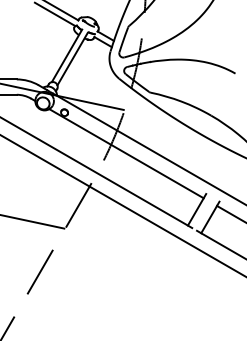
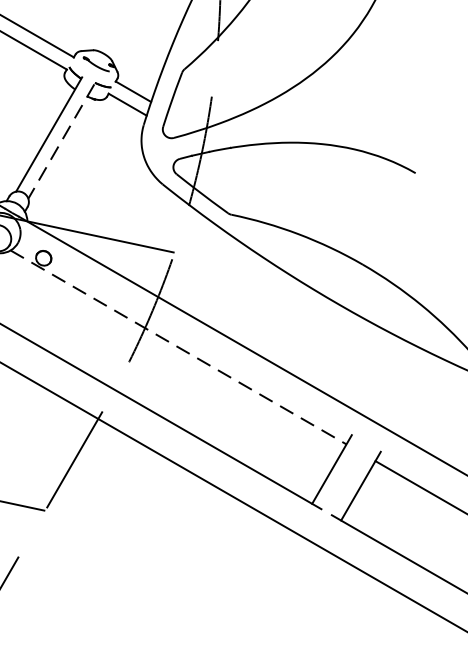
line: (72, 59) -> (61, 142), solid -> dashed
line: (126, 153) -> (178, 346), solid -> dashed

